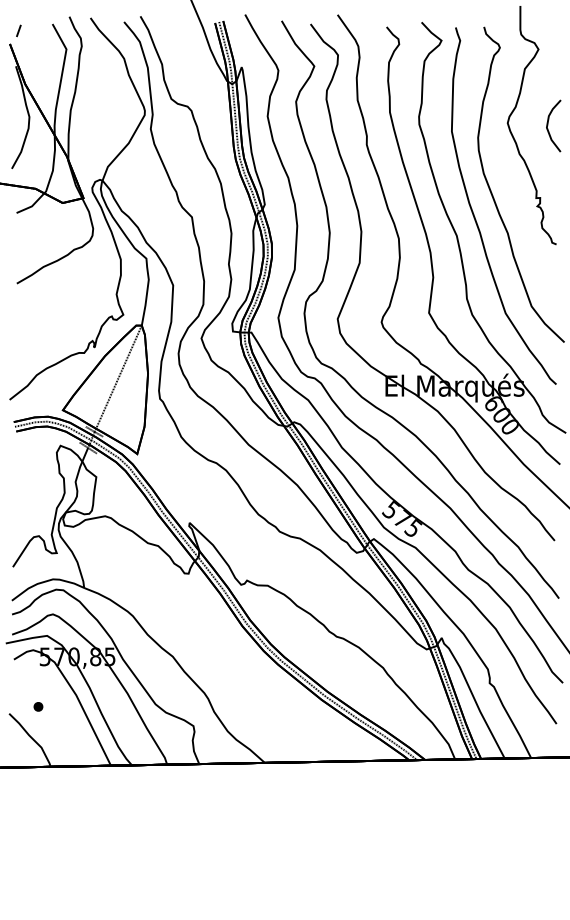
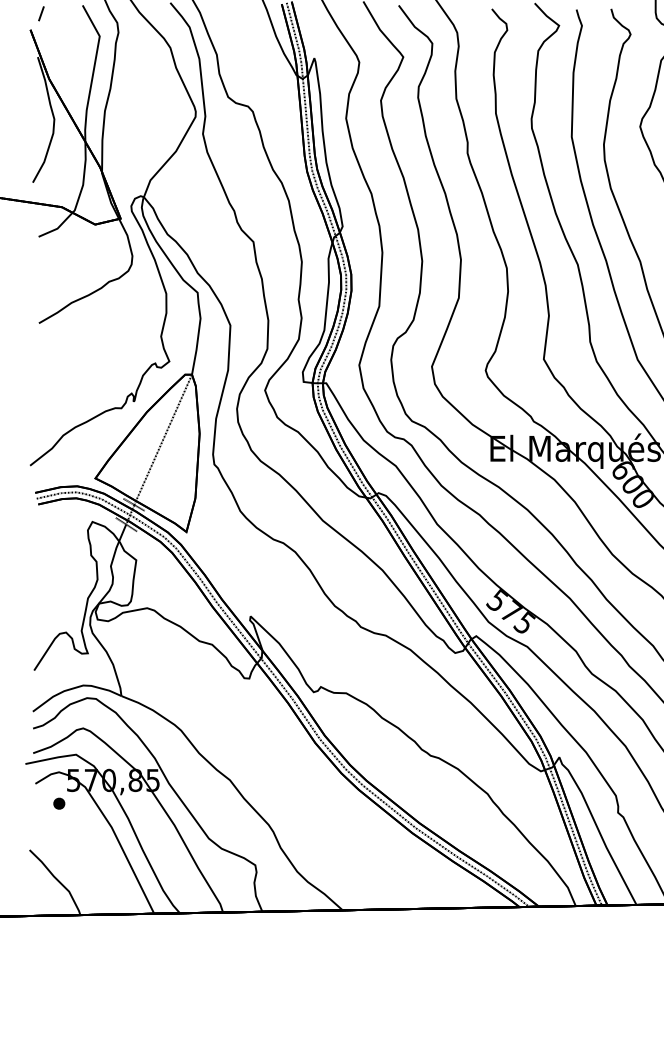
part: (38, 706) -> (59, 803), moved

